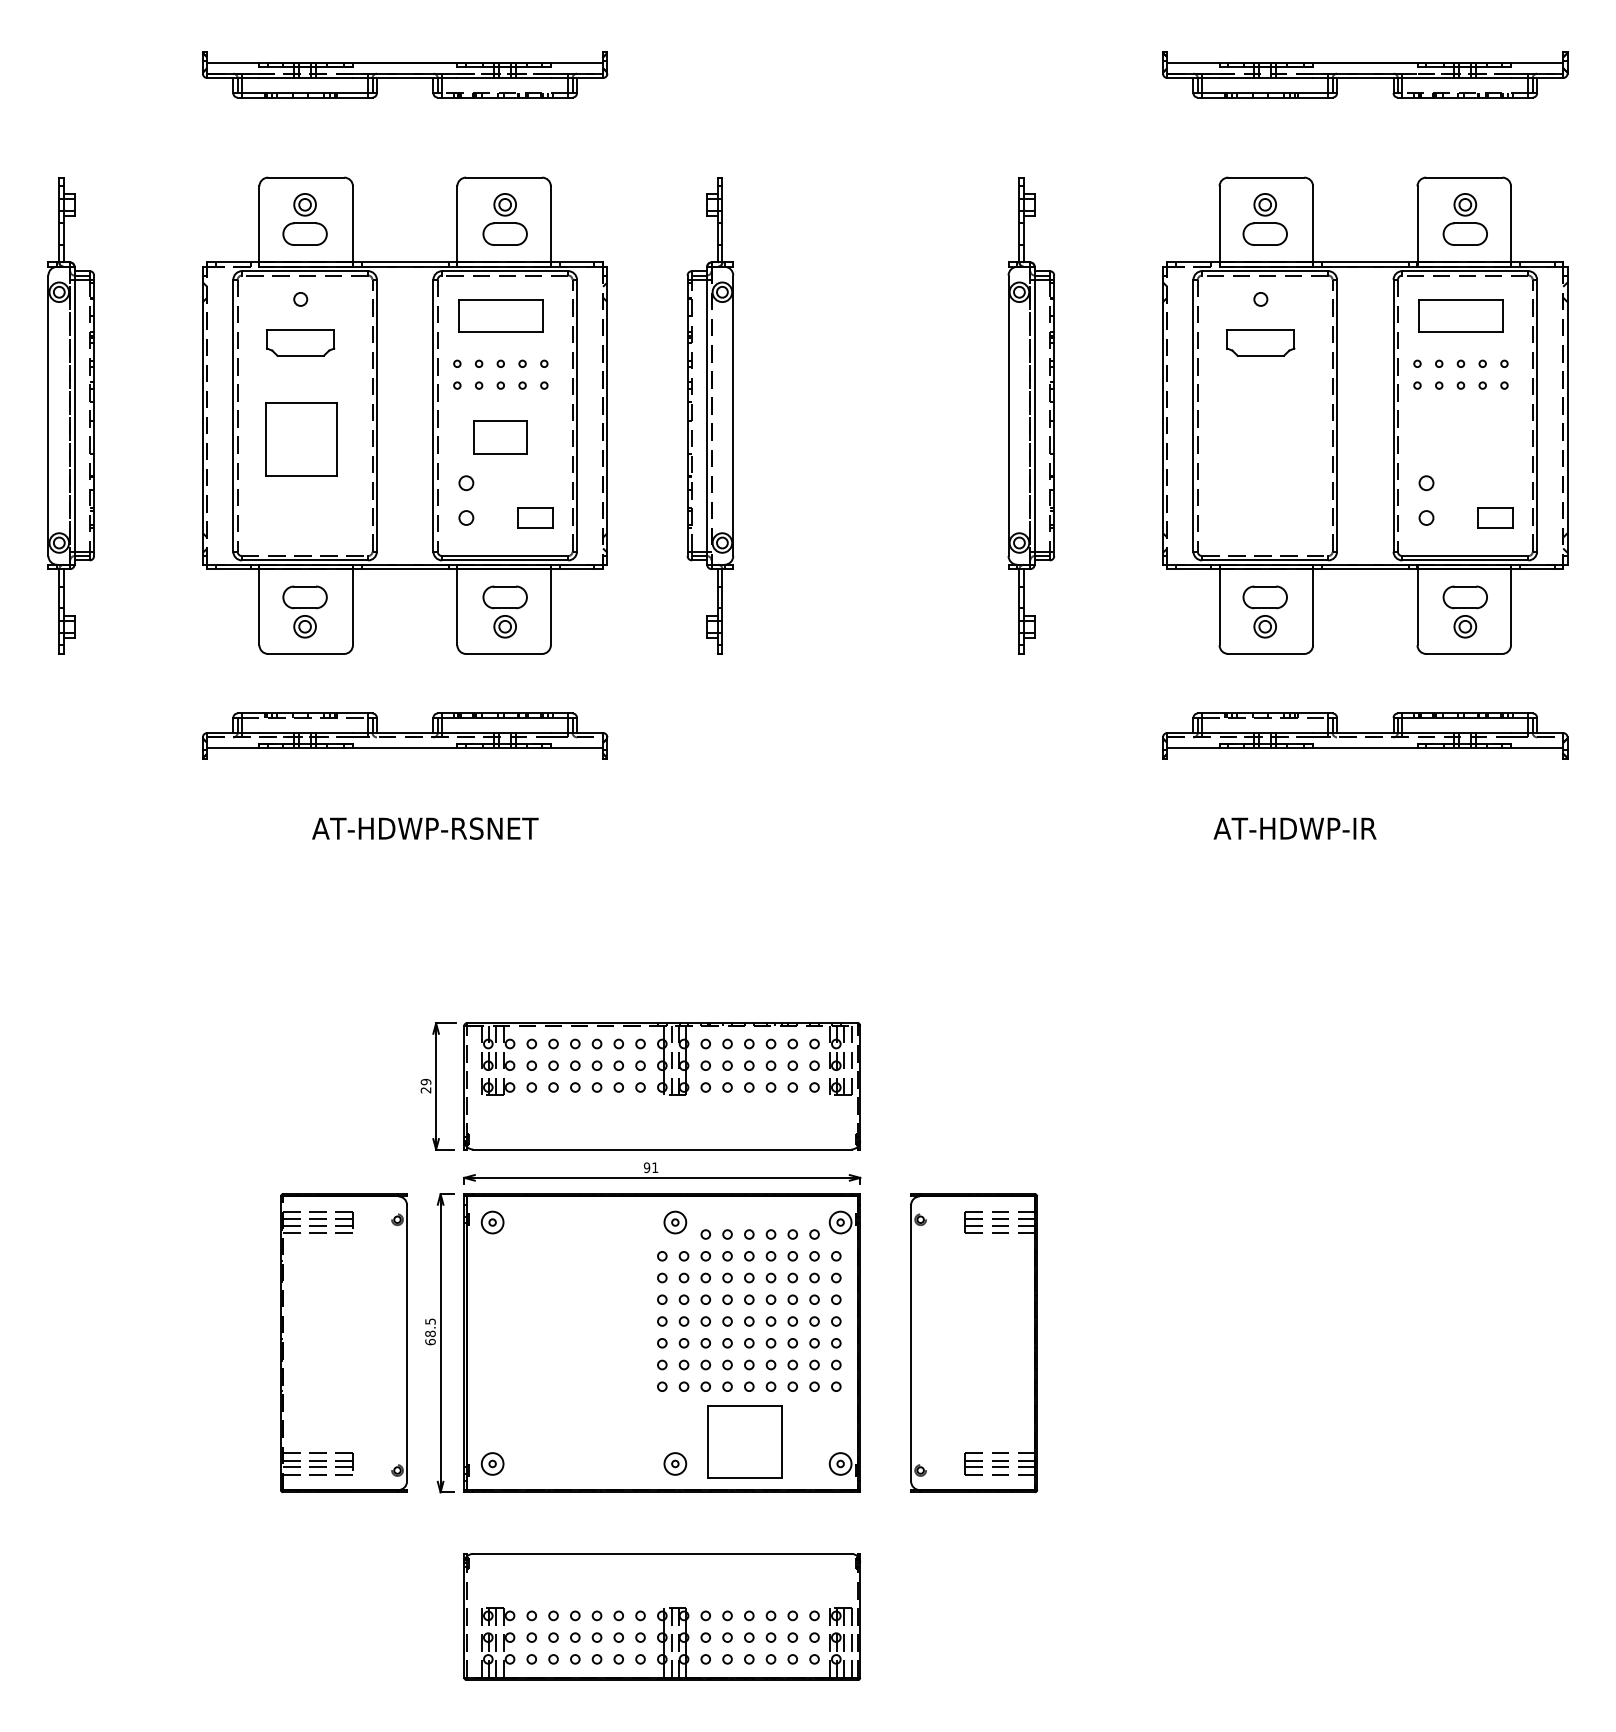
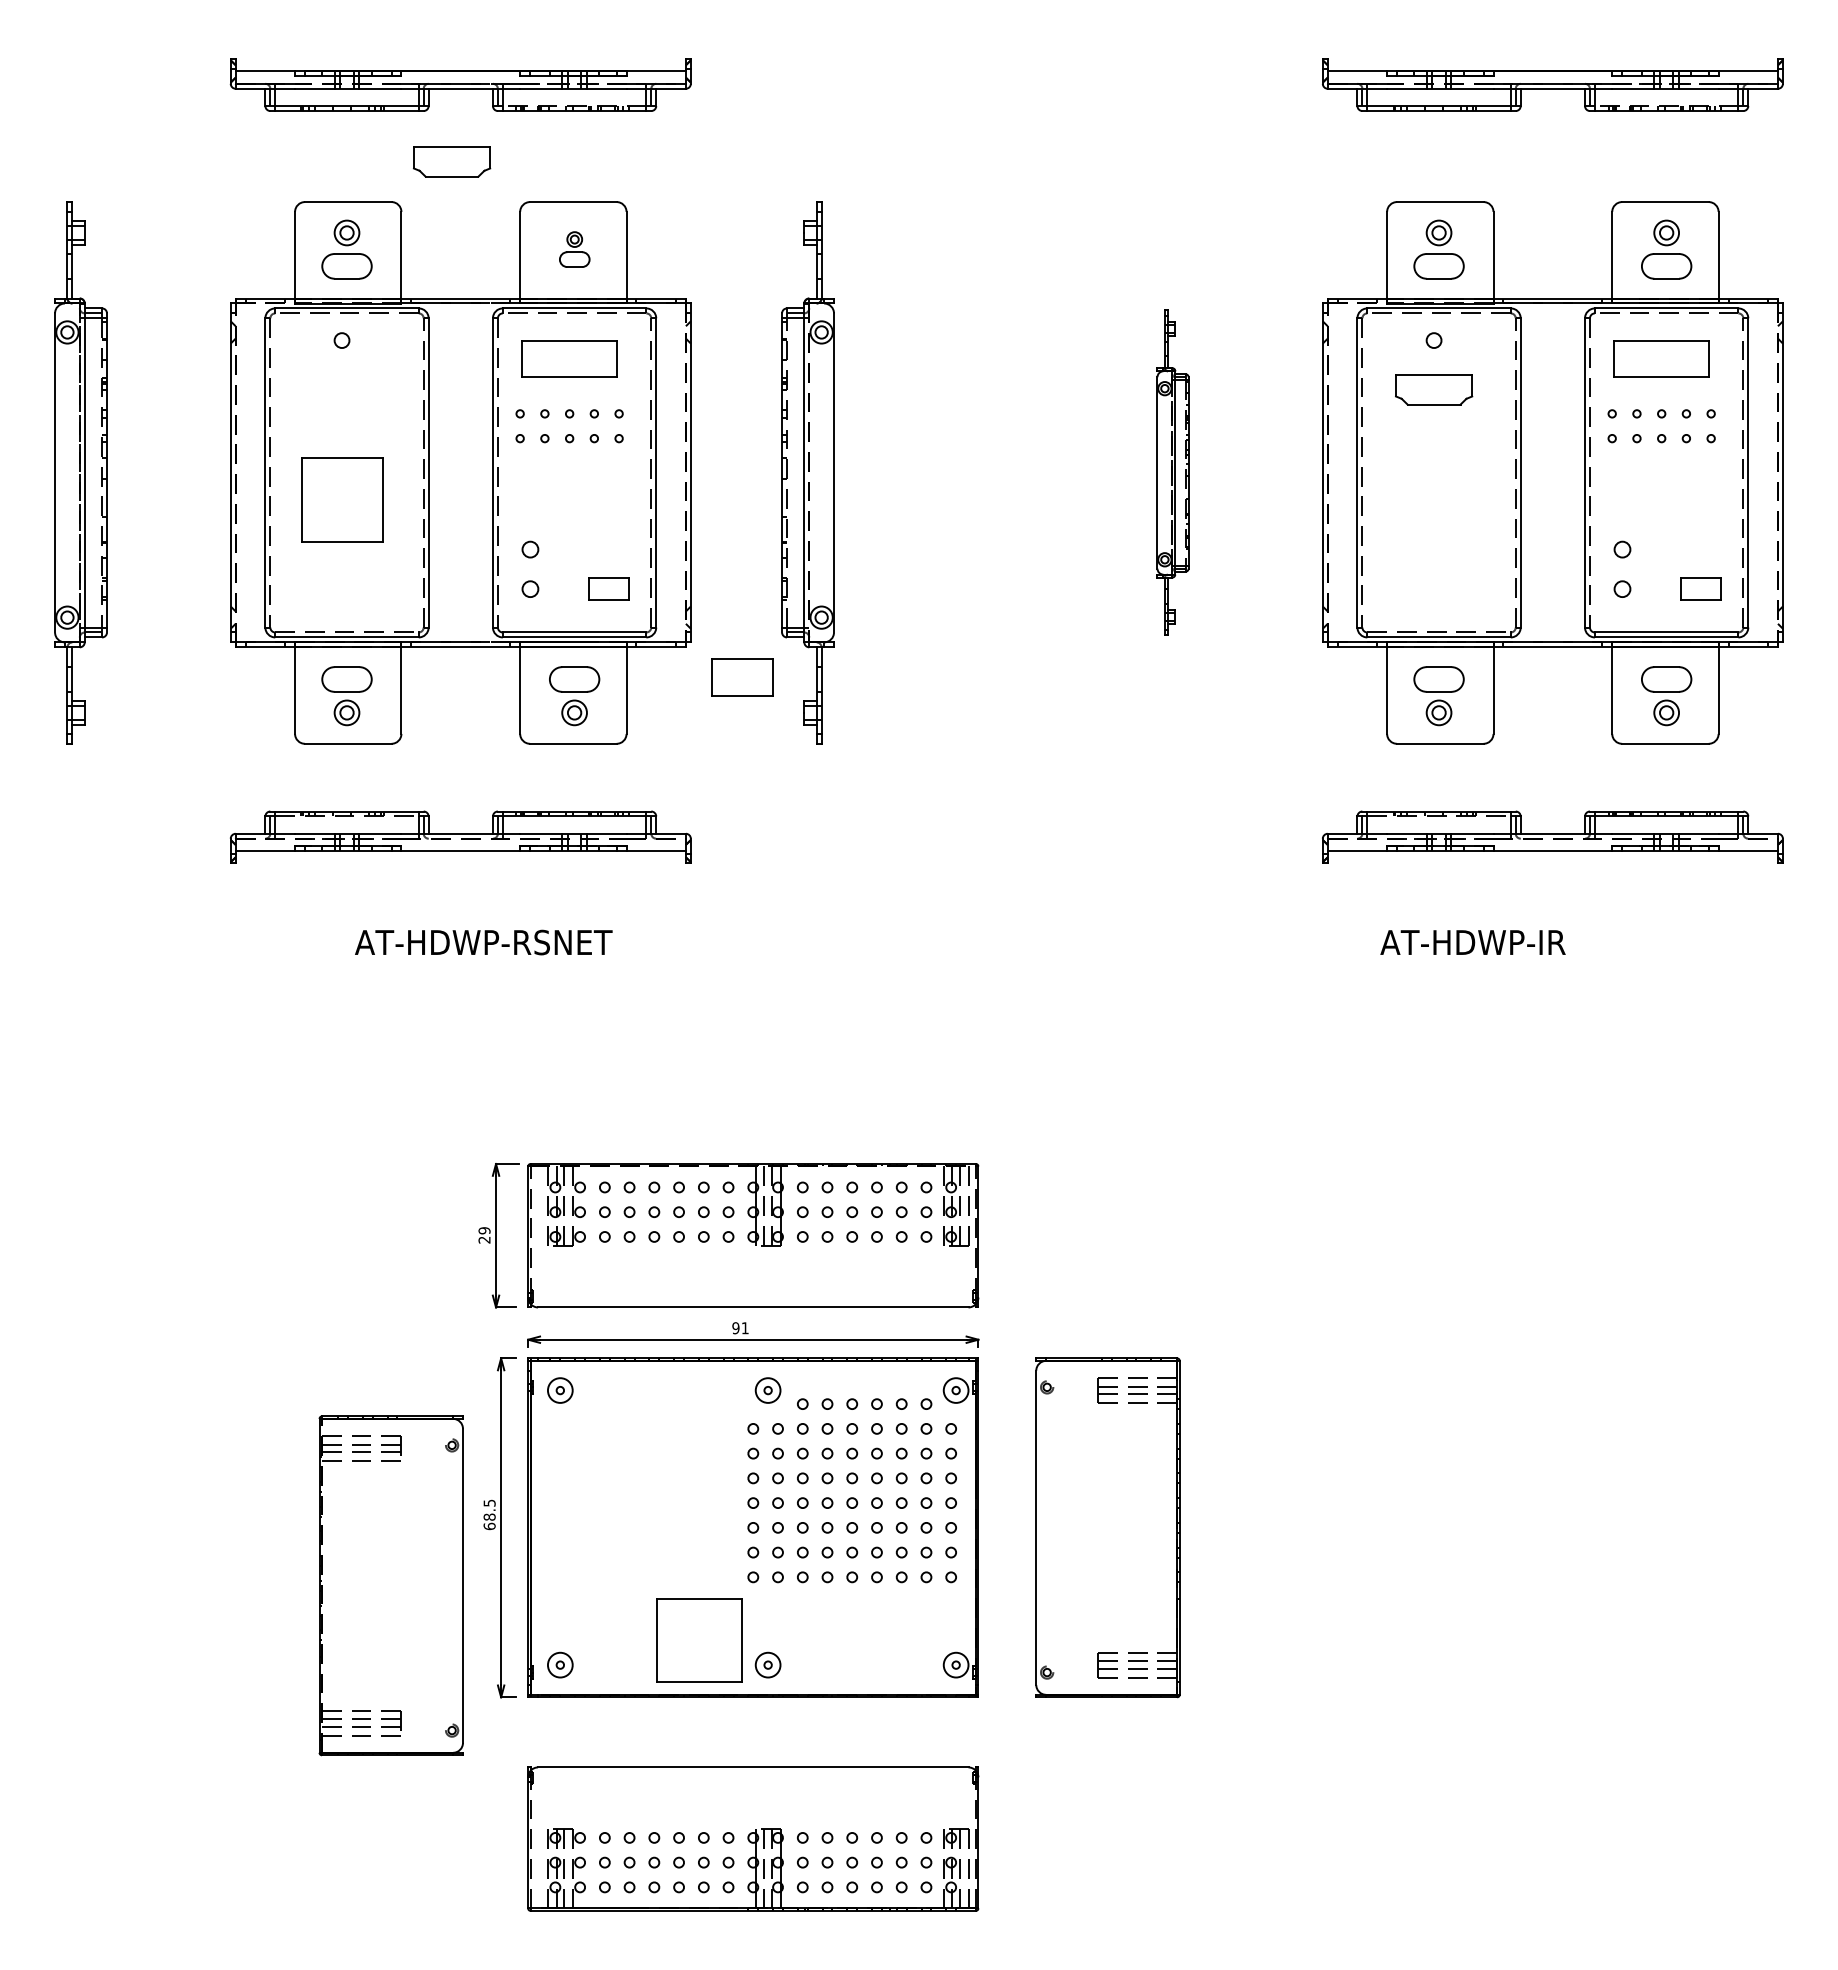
part: (505, 219) -> (574, 249), size x0.6
part: (301, 342) -> (452, 161), moved
part: (1030, 415) -> (1172, 472), size x0.6
part: (500, 437) -> (742, 677), moved
part: (343, 1342) -> (390, 1585), moved
part: (745, 1442) -> (699, 1640), moved

